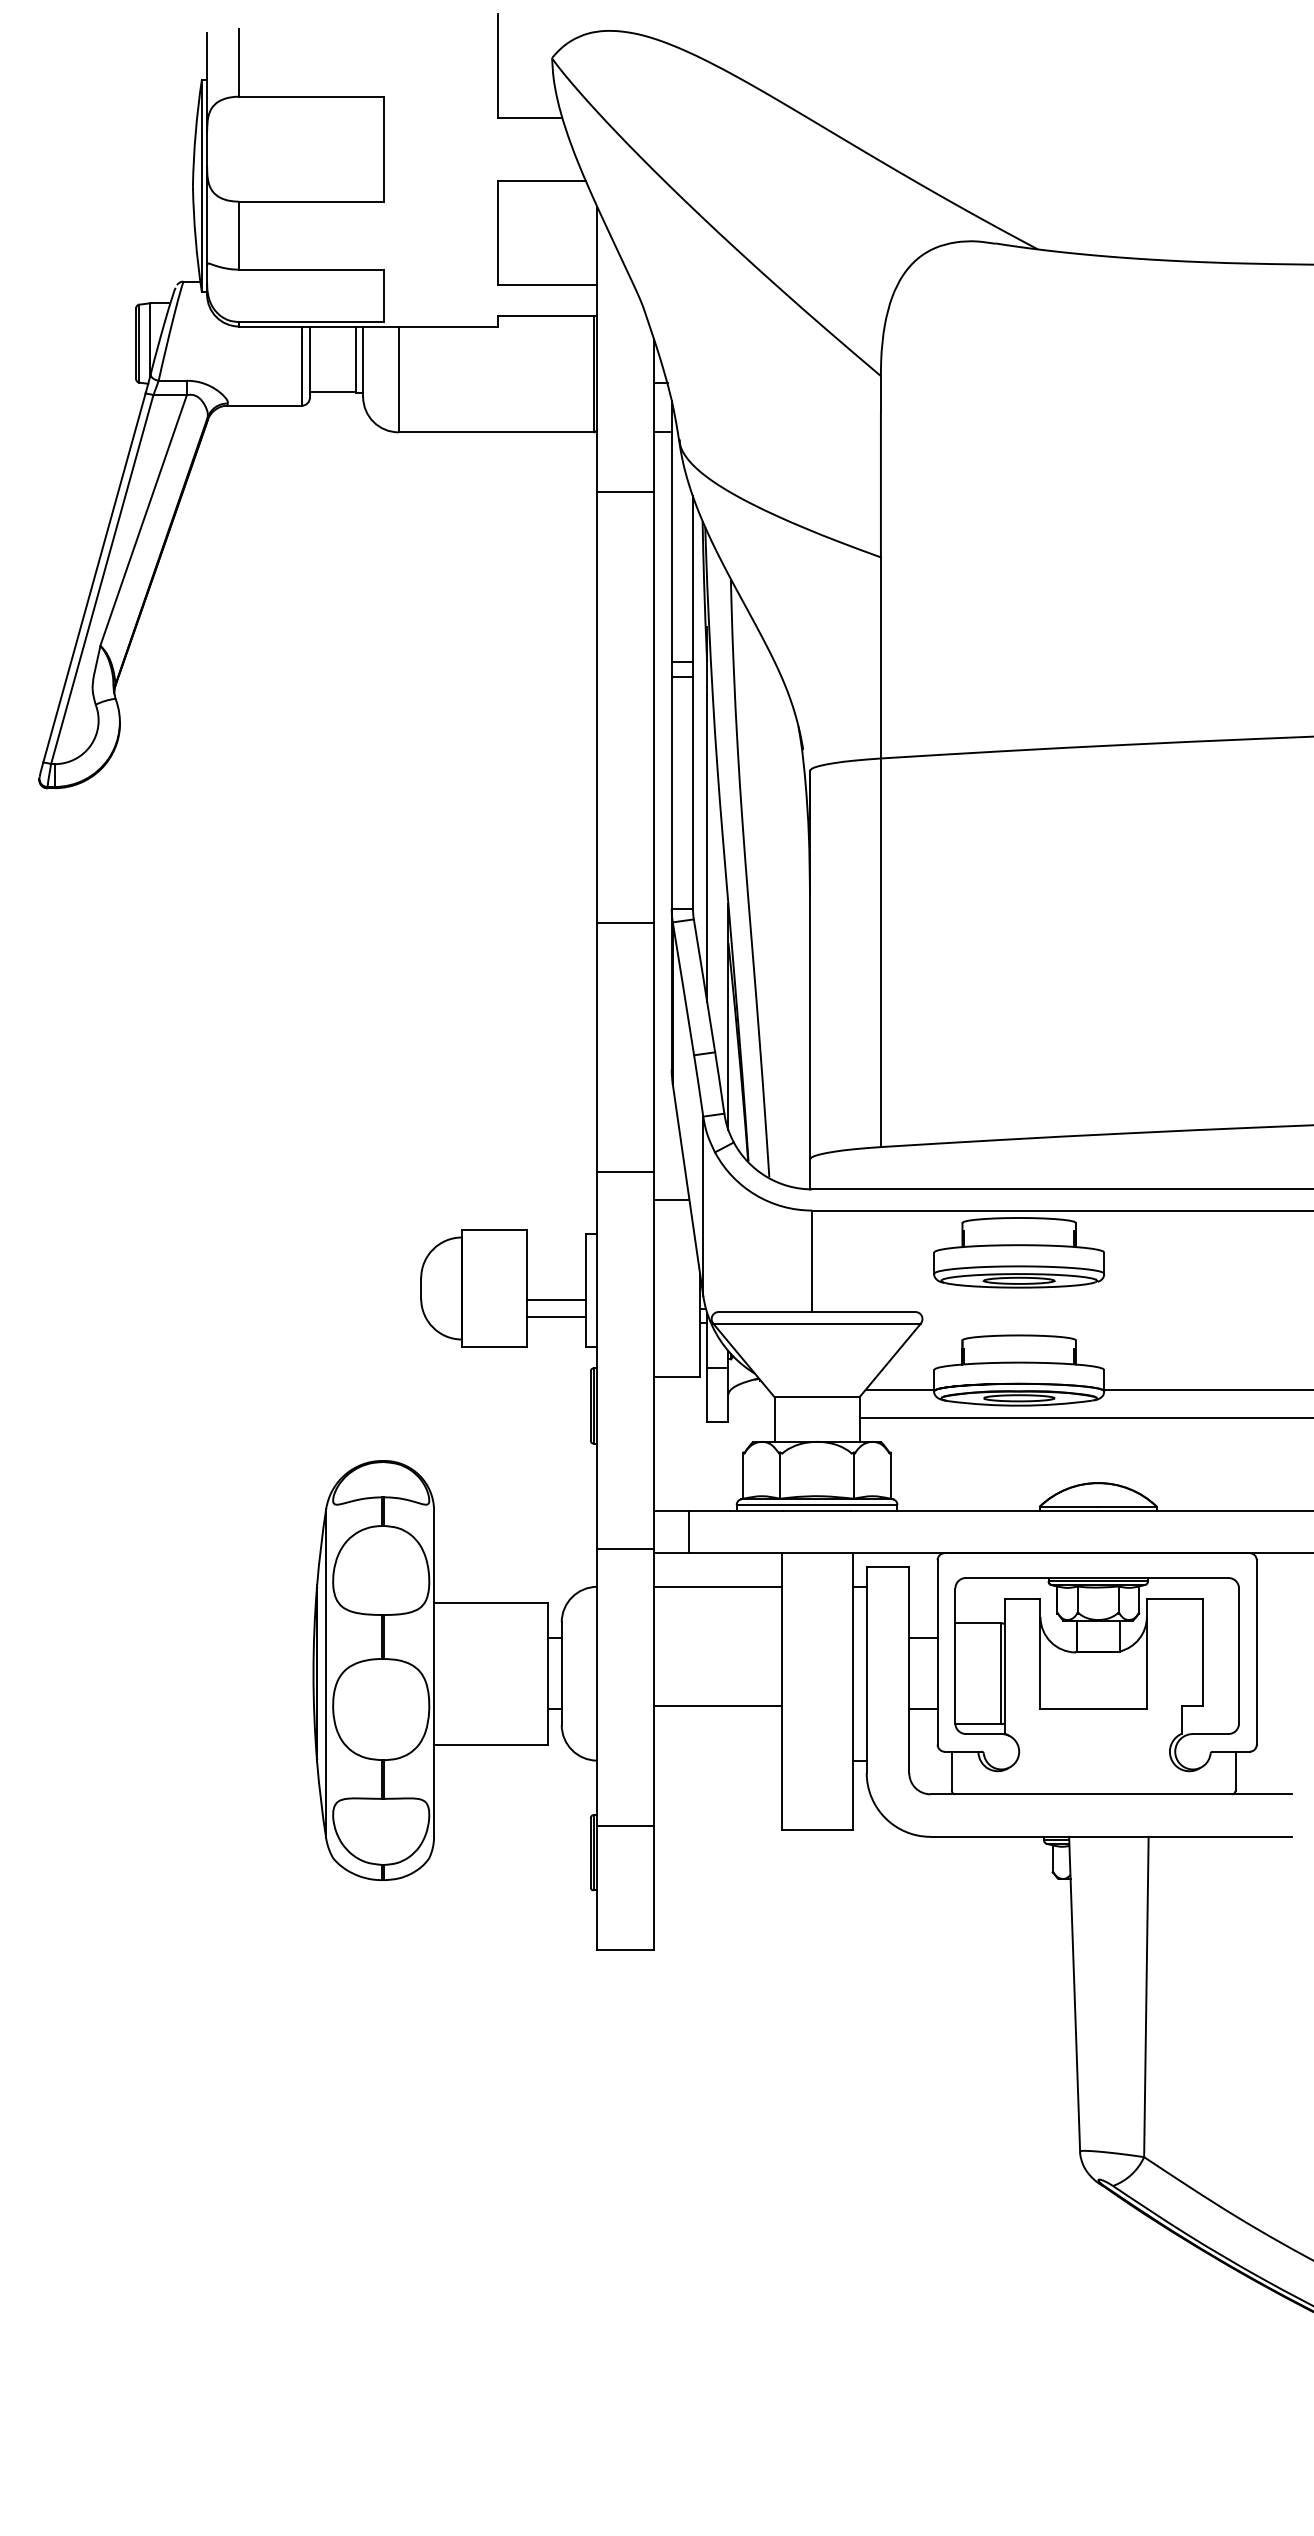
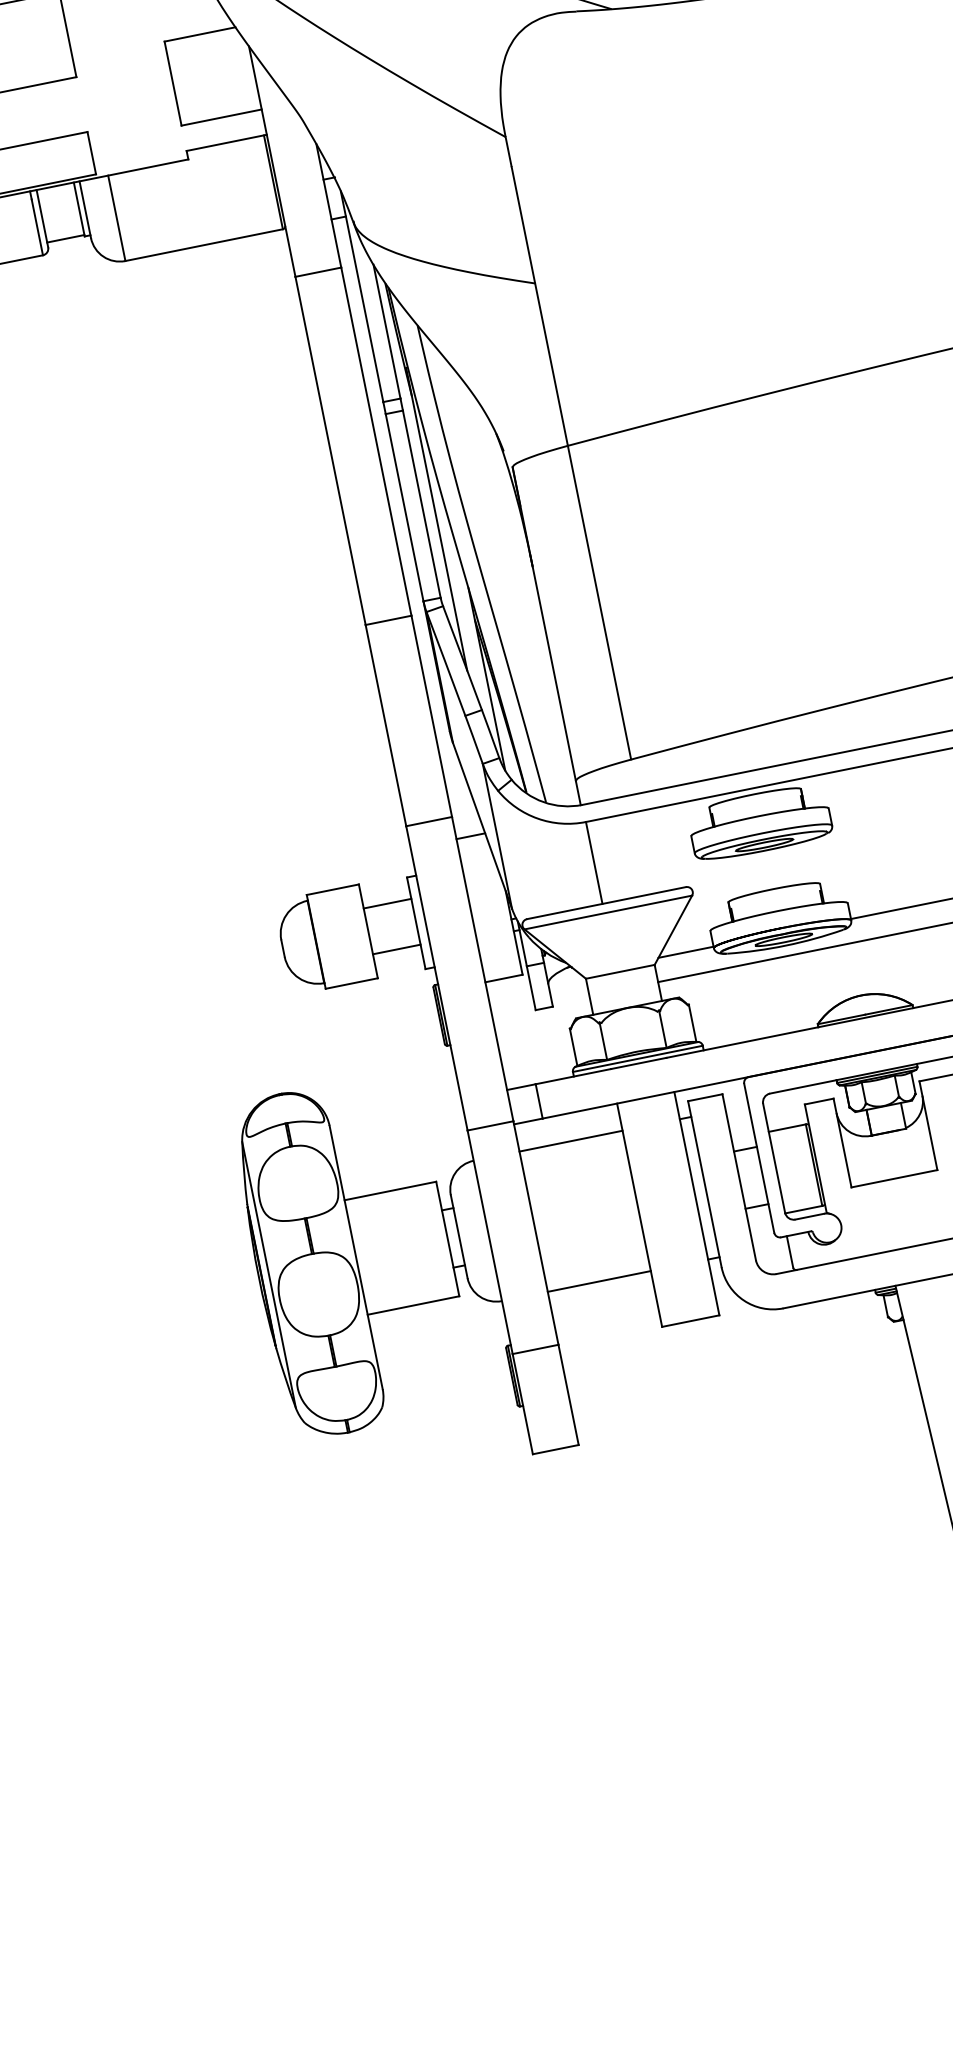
line: (555, 1300) -> (386, 904), moved
line: (717, 1705) -> (599, 1281), moved

